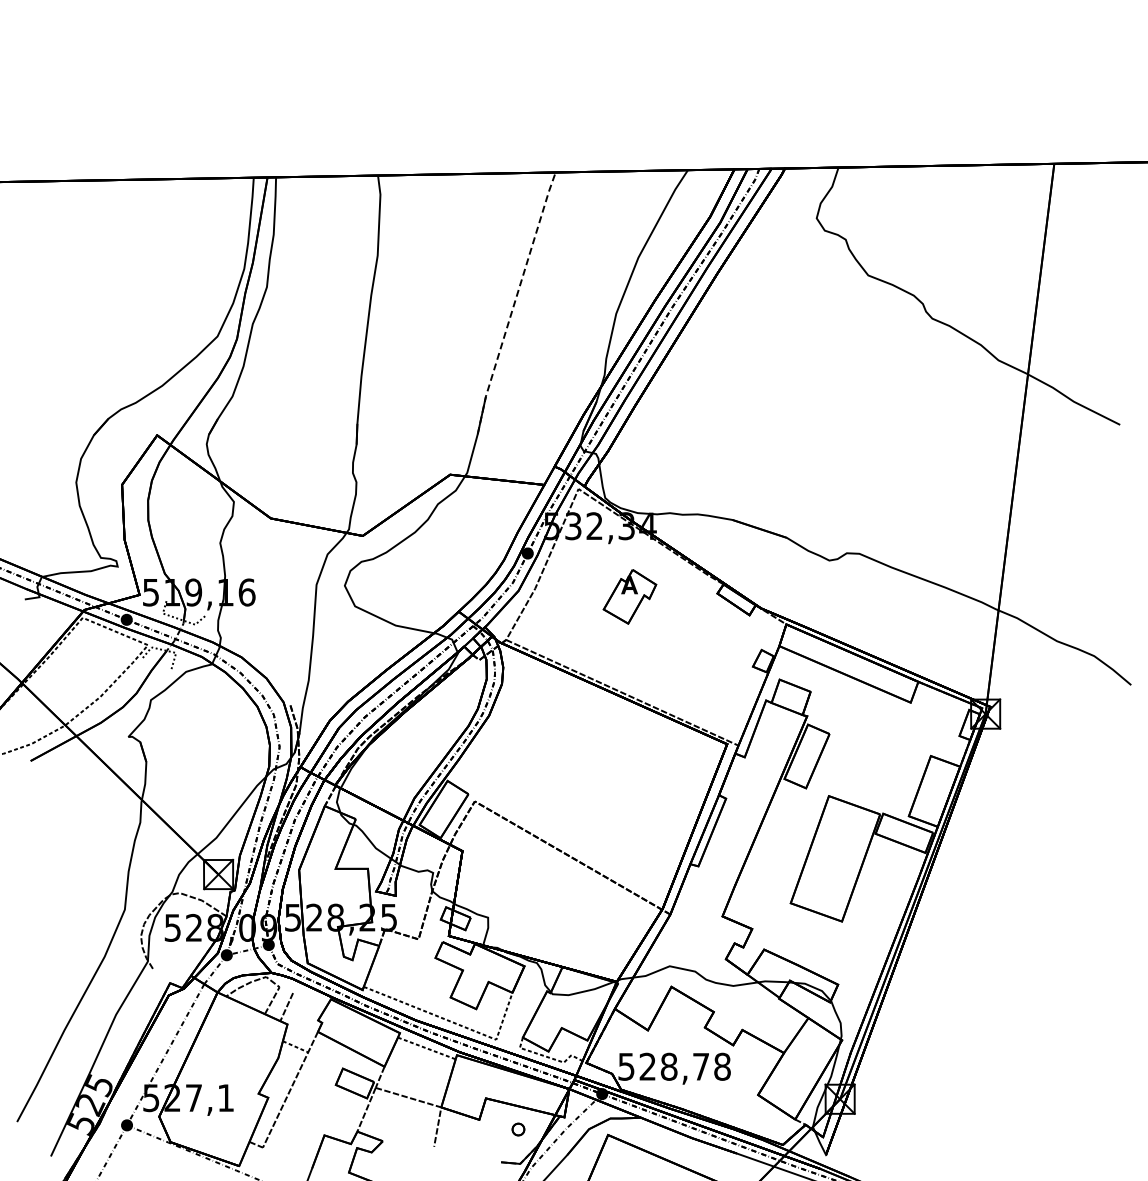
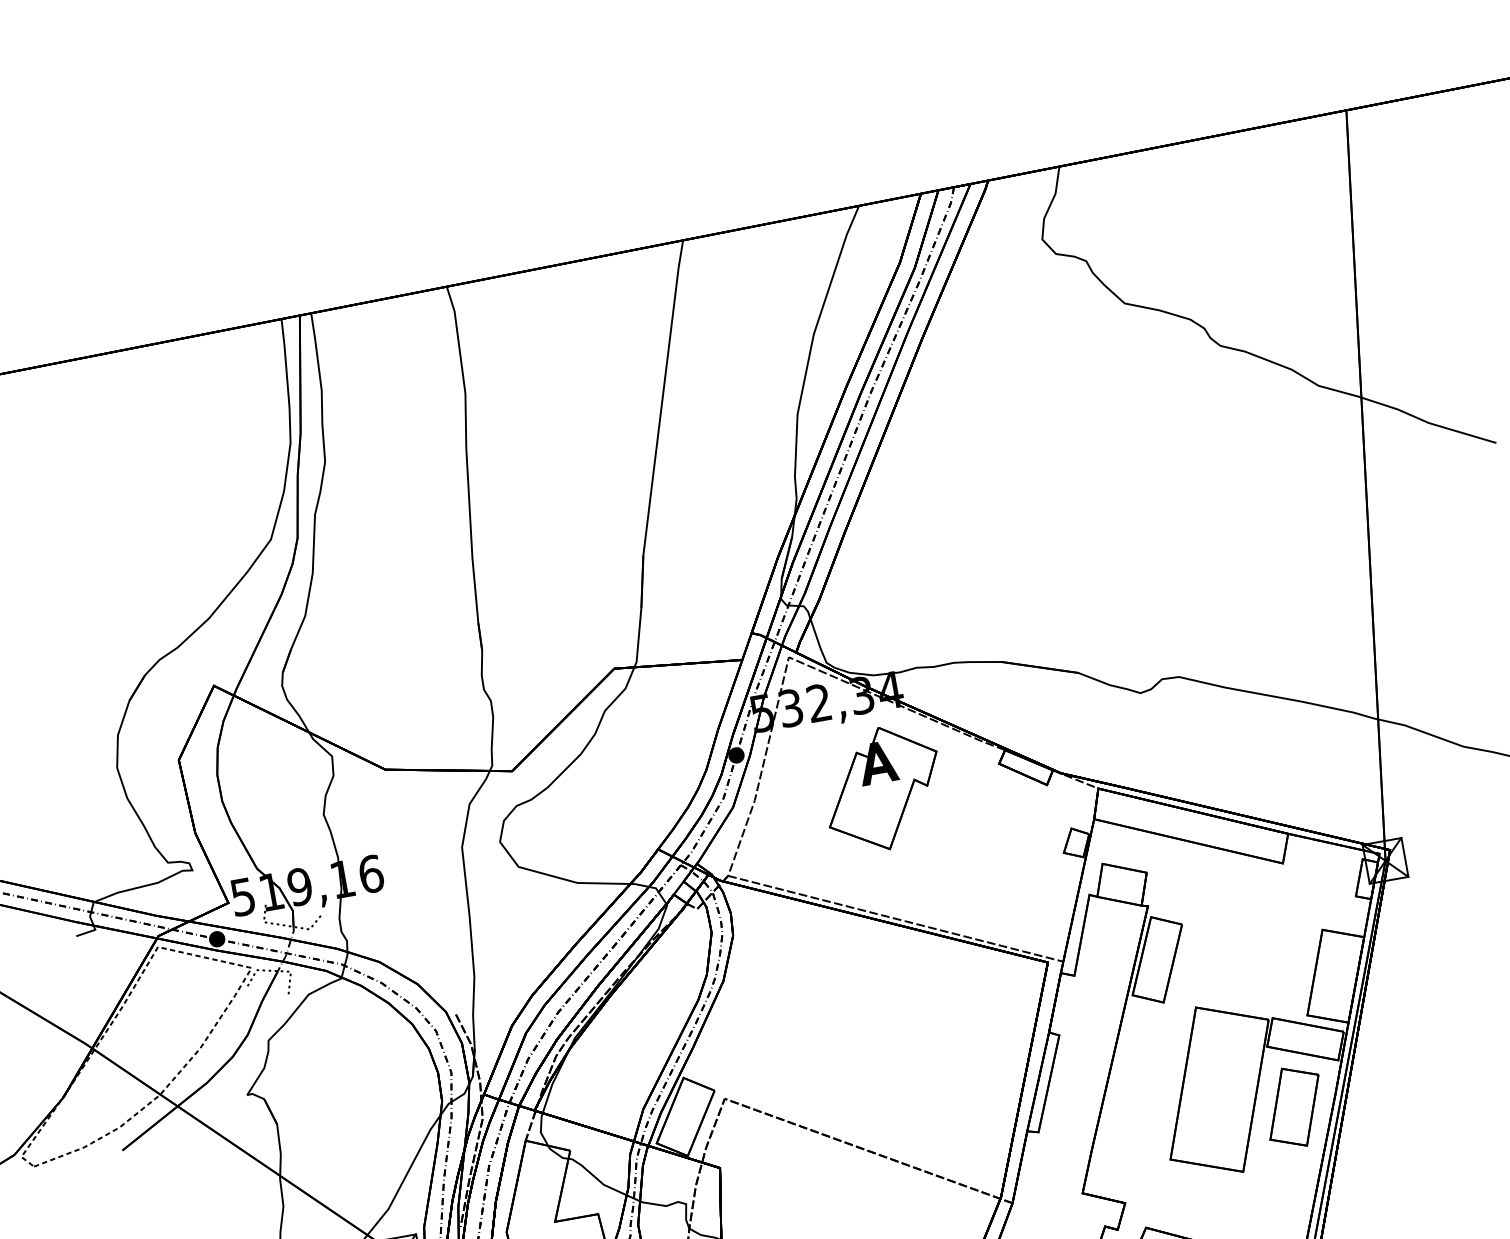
line: (514, 302) -> (659, 423), dashed -> solid
part: (629, 596) -> (882, 788), size x1.67
part: (887, 880) -> (1294, 1106), added

